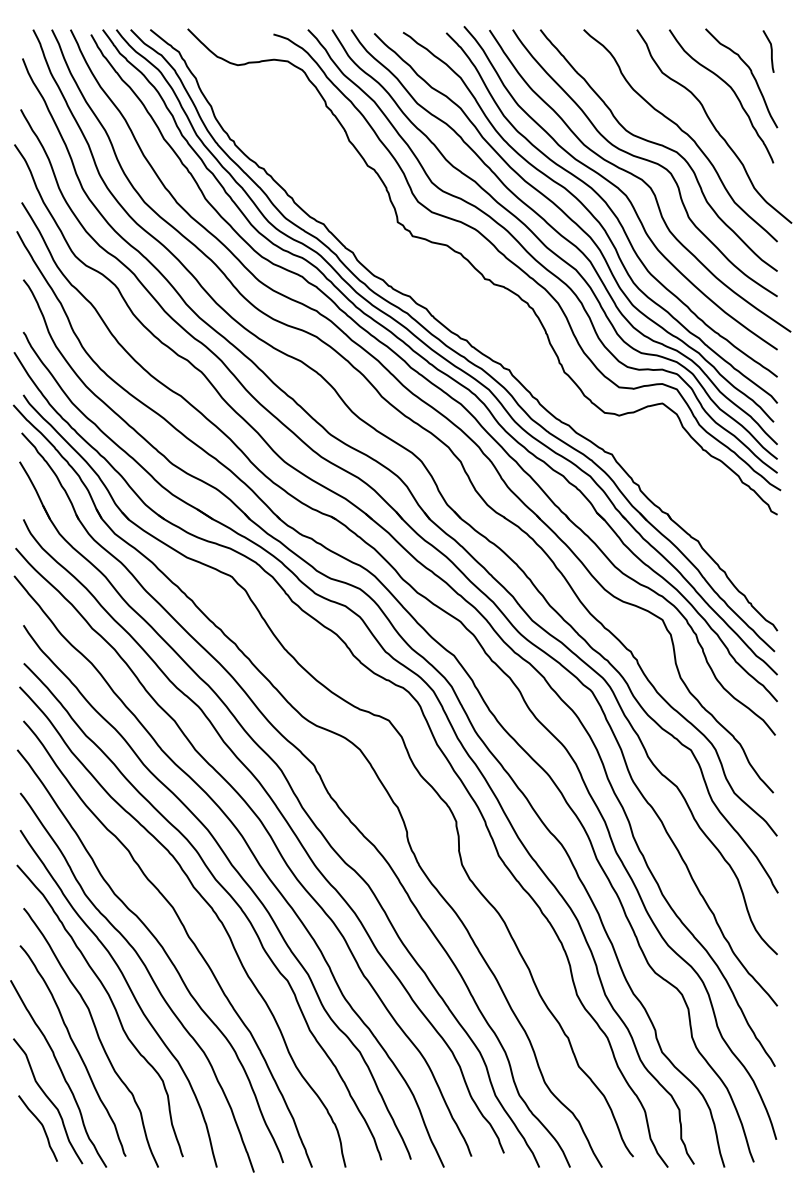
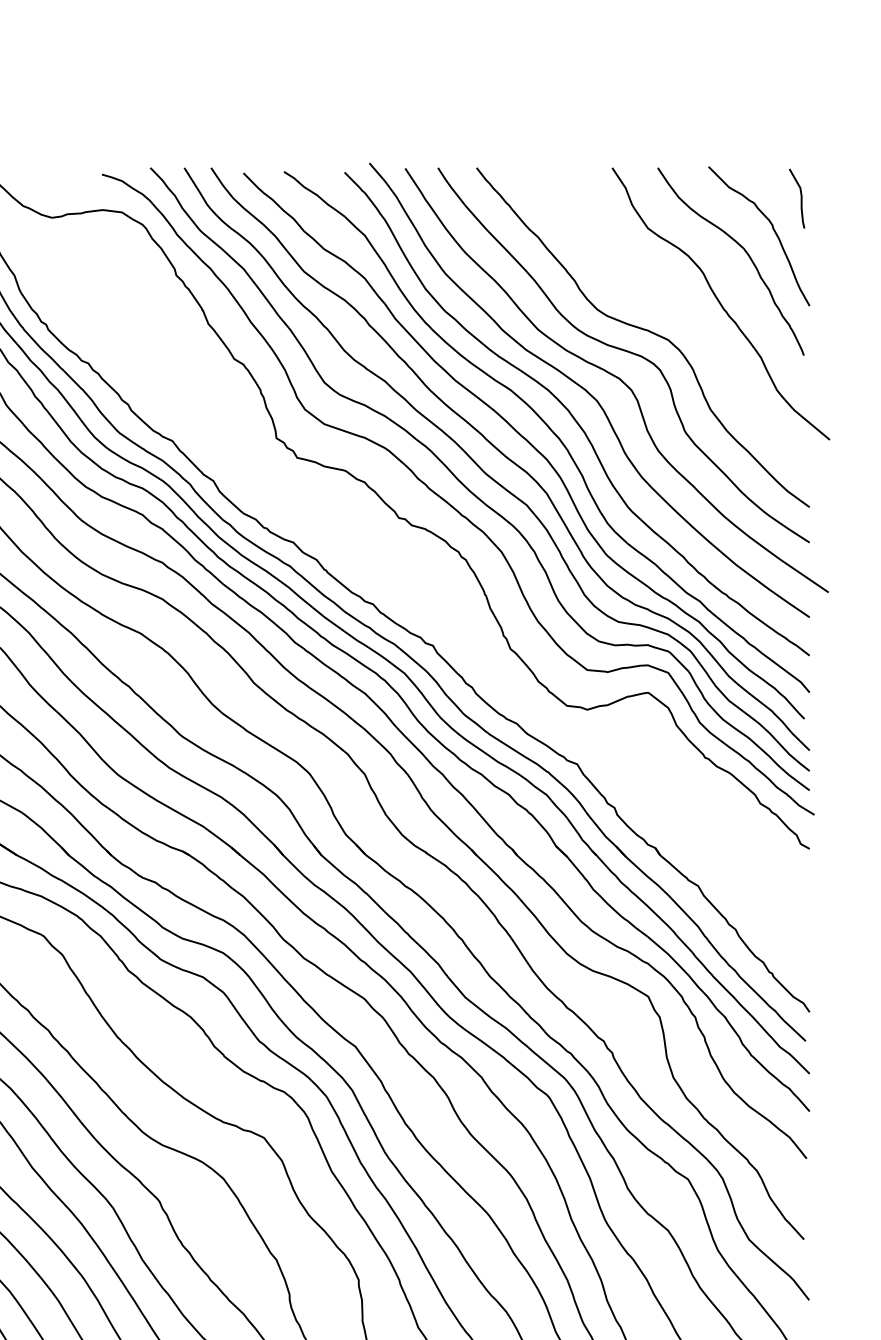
curve: (682, 132) -> (676, 312), removed

